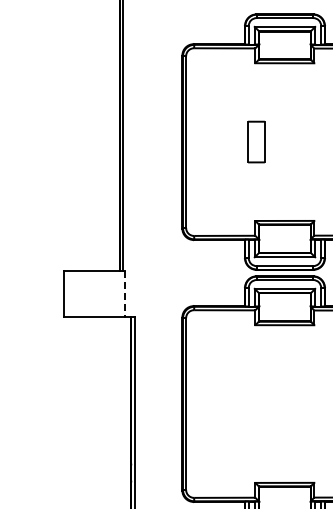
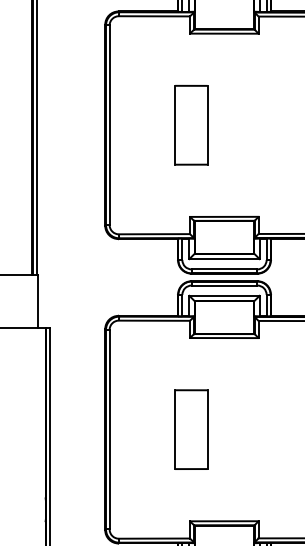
part: (256, 141) -> (191, 124), size x1.67
line: (124, 294) -> (38, 302), dashed -> solid
part: (256, 403) -> (191, 429), added

